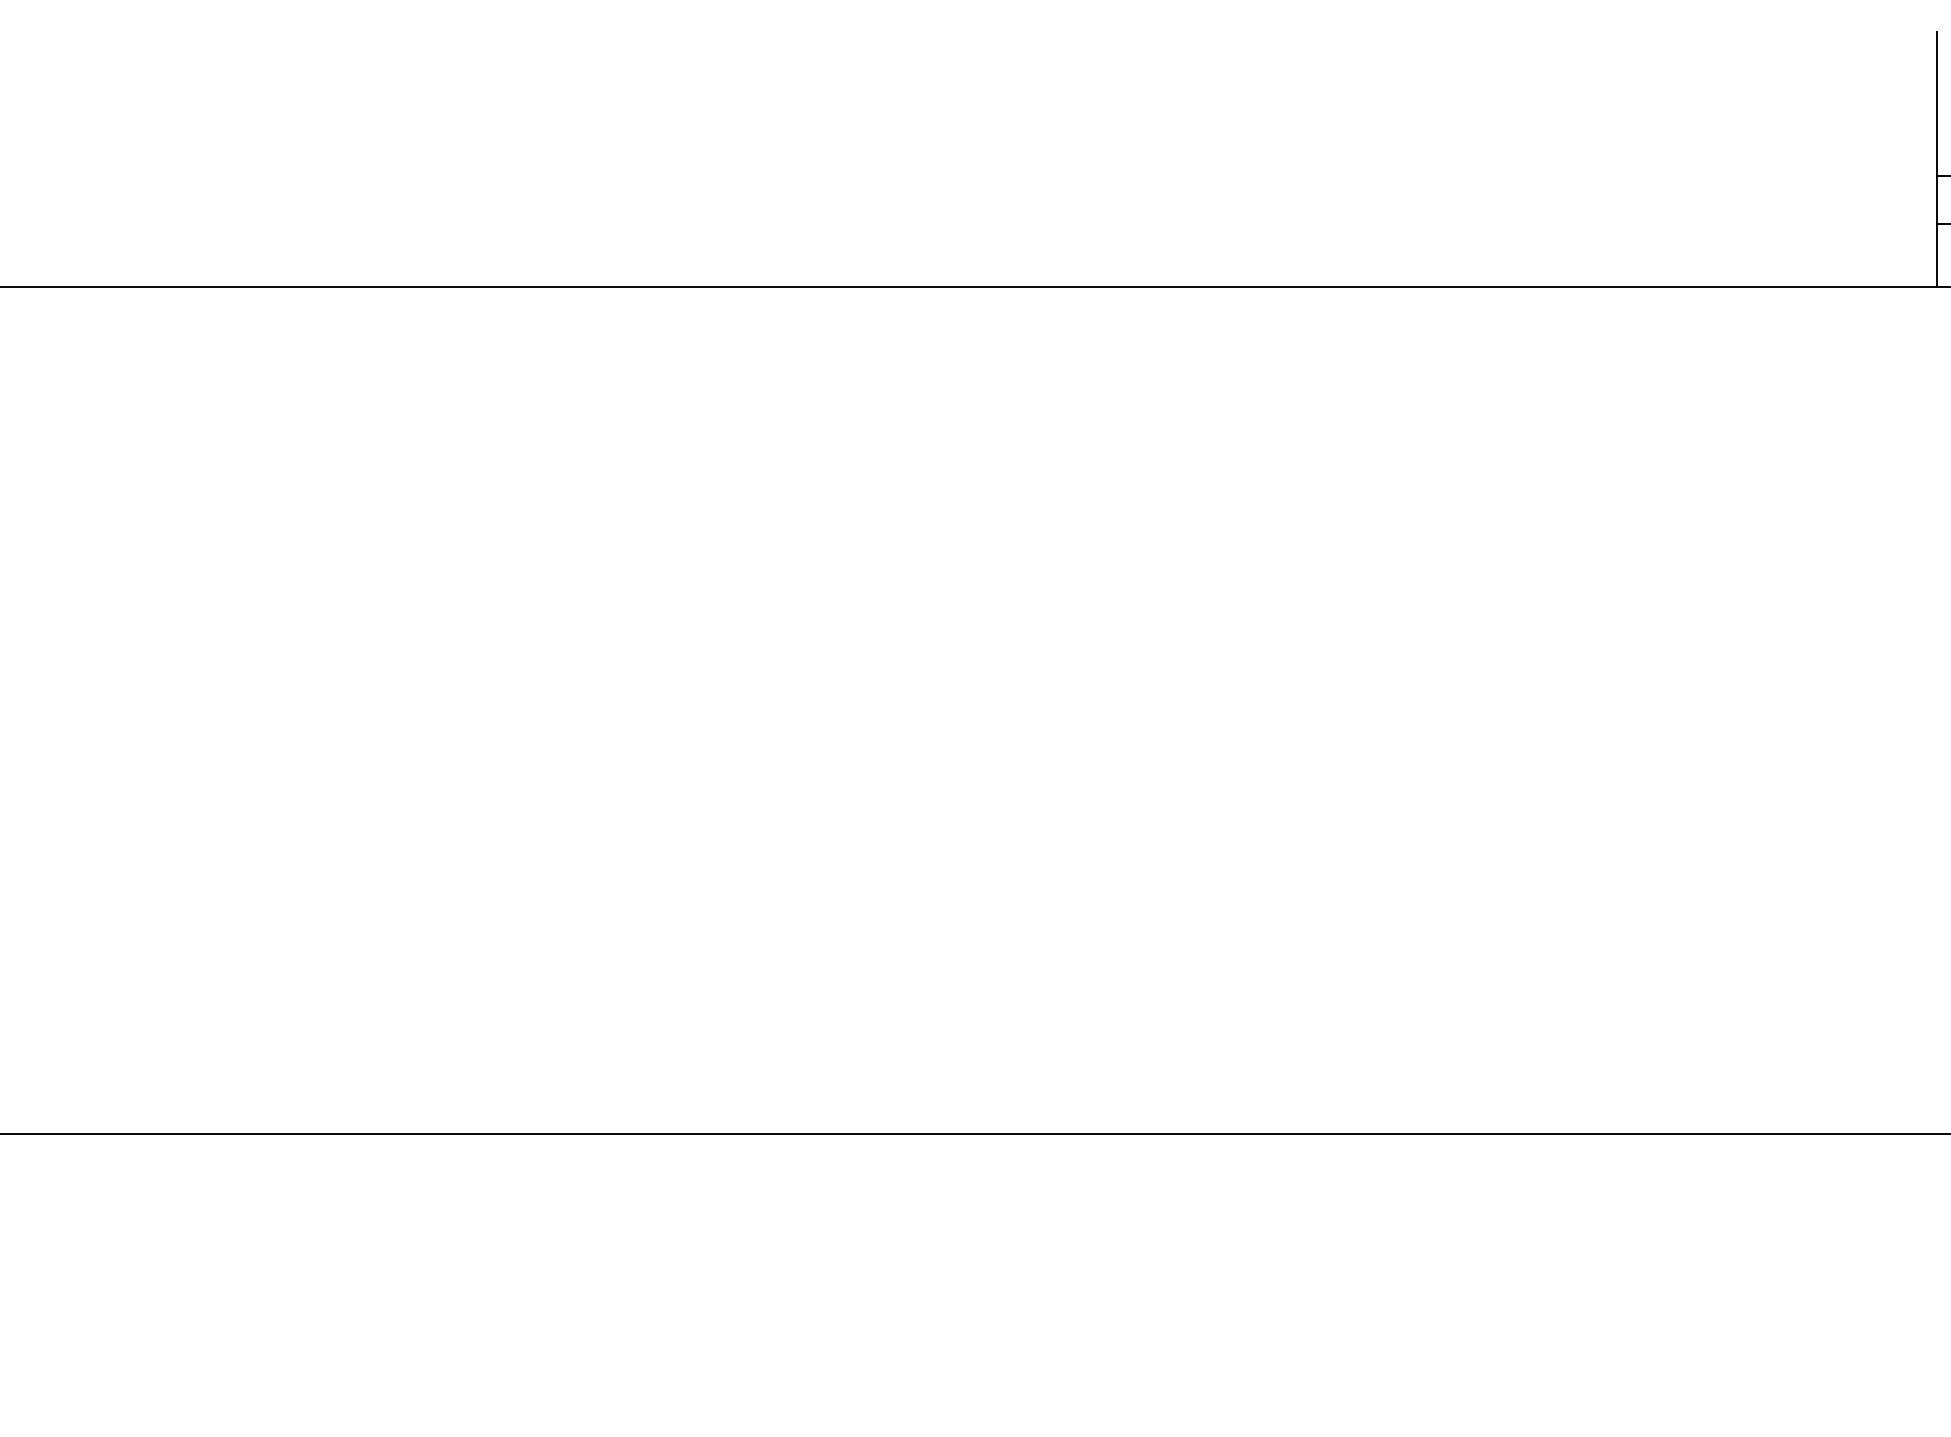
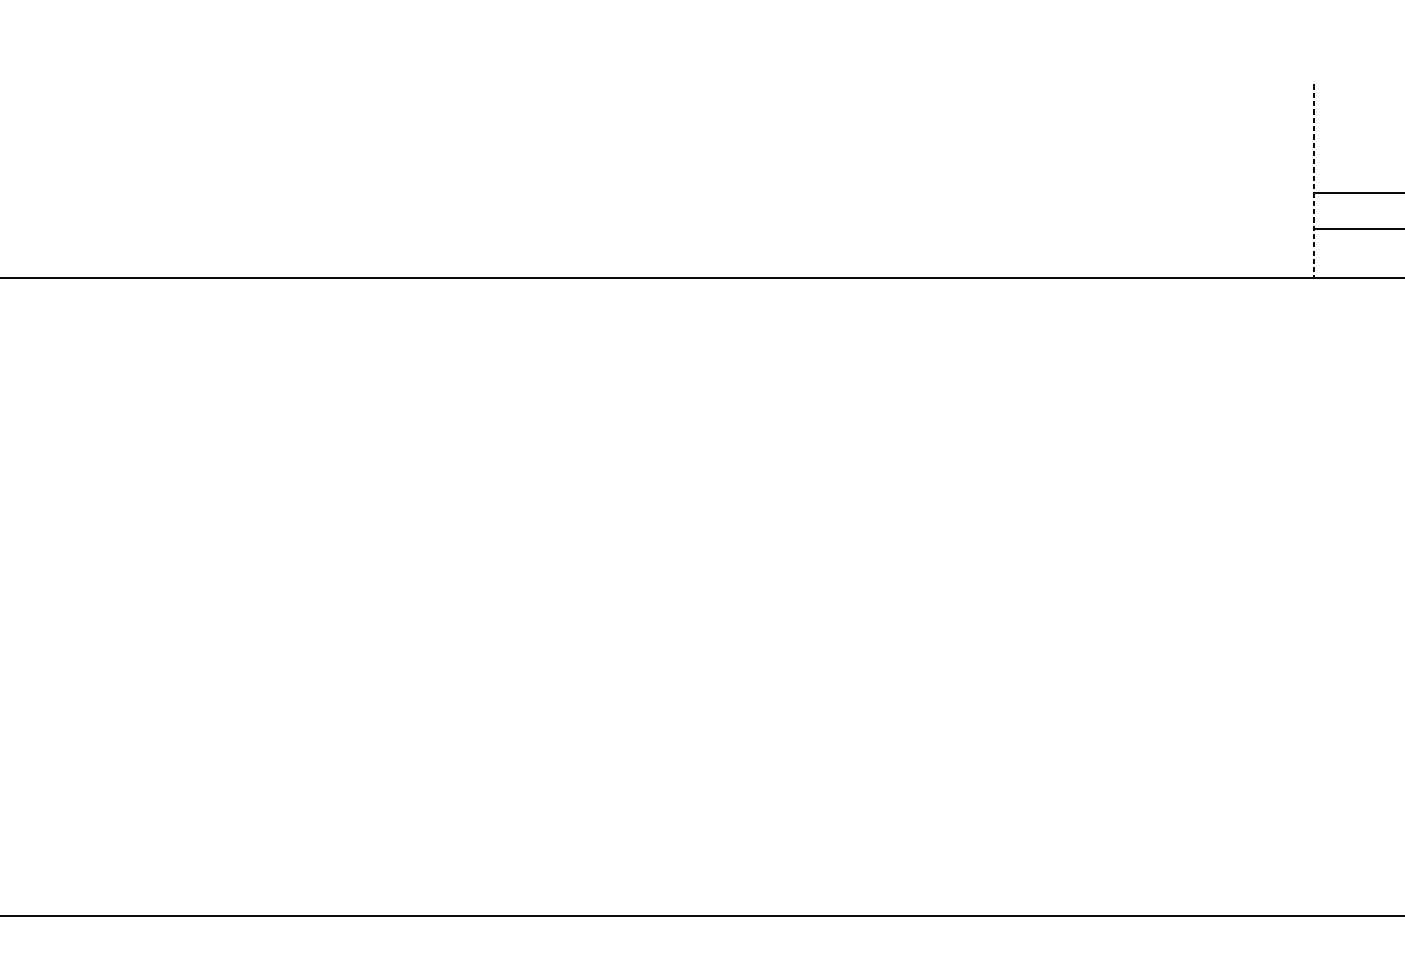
line: (1937, 159) -> (1314, 180), solid -> dashed

